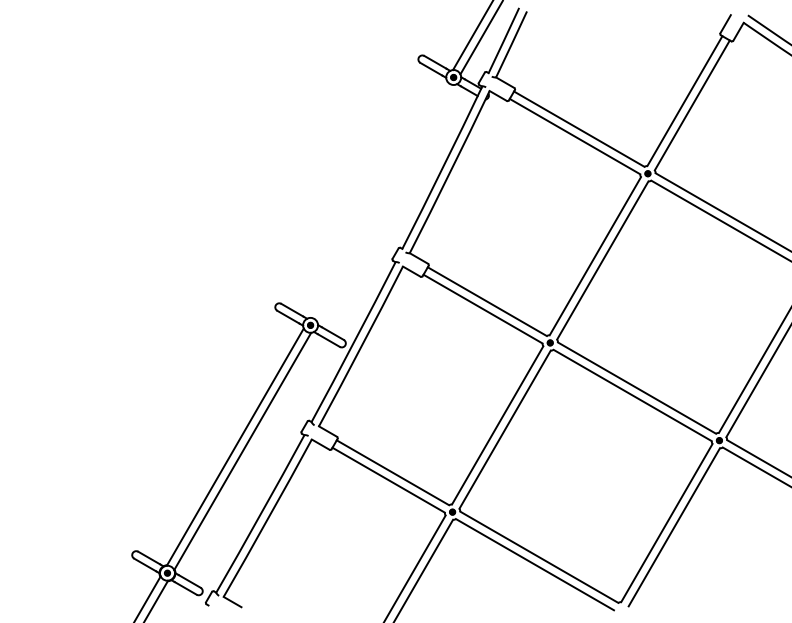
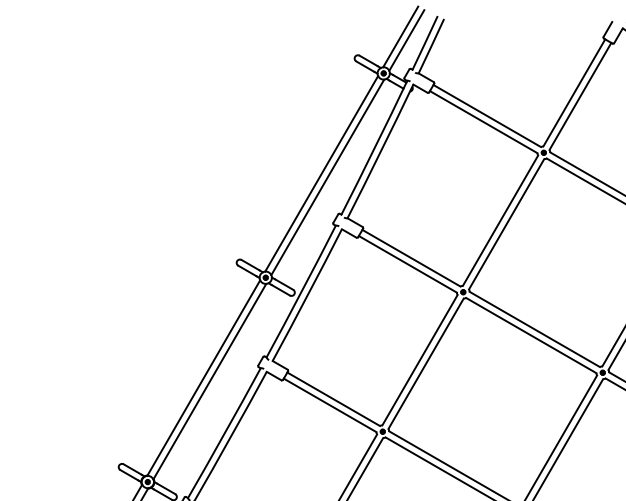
line: (377, 198) -> (320, 173), added
line: (385, 203) -> (327, 177), added

